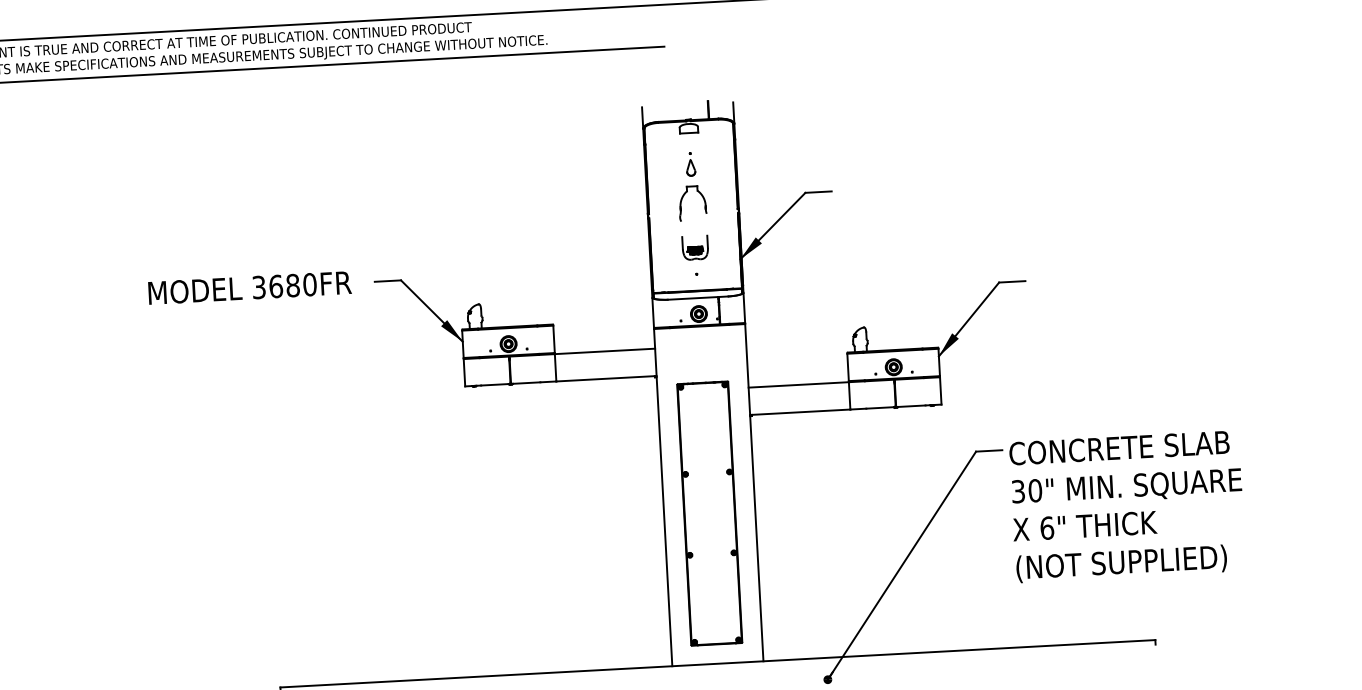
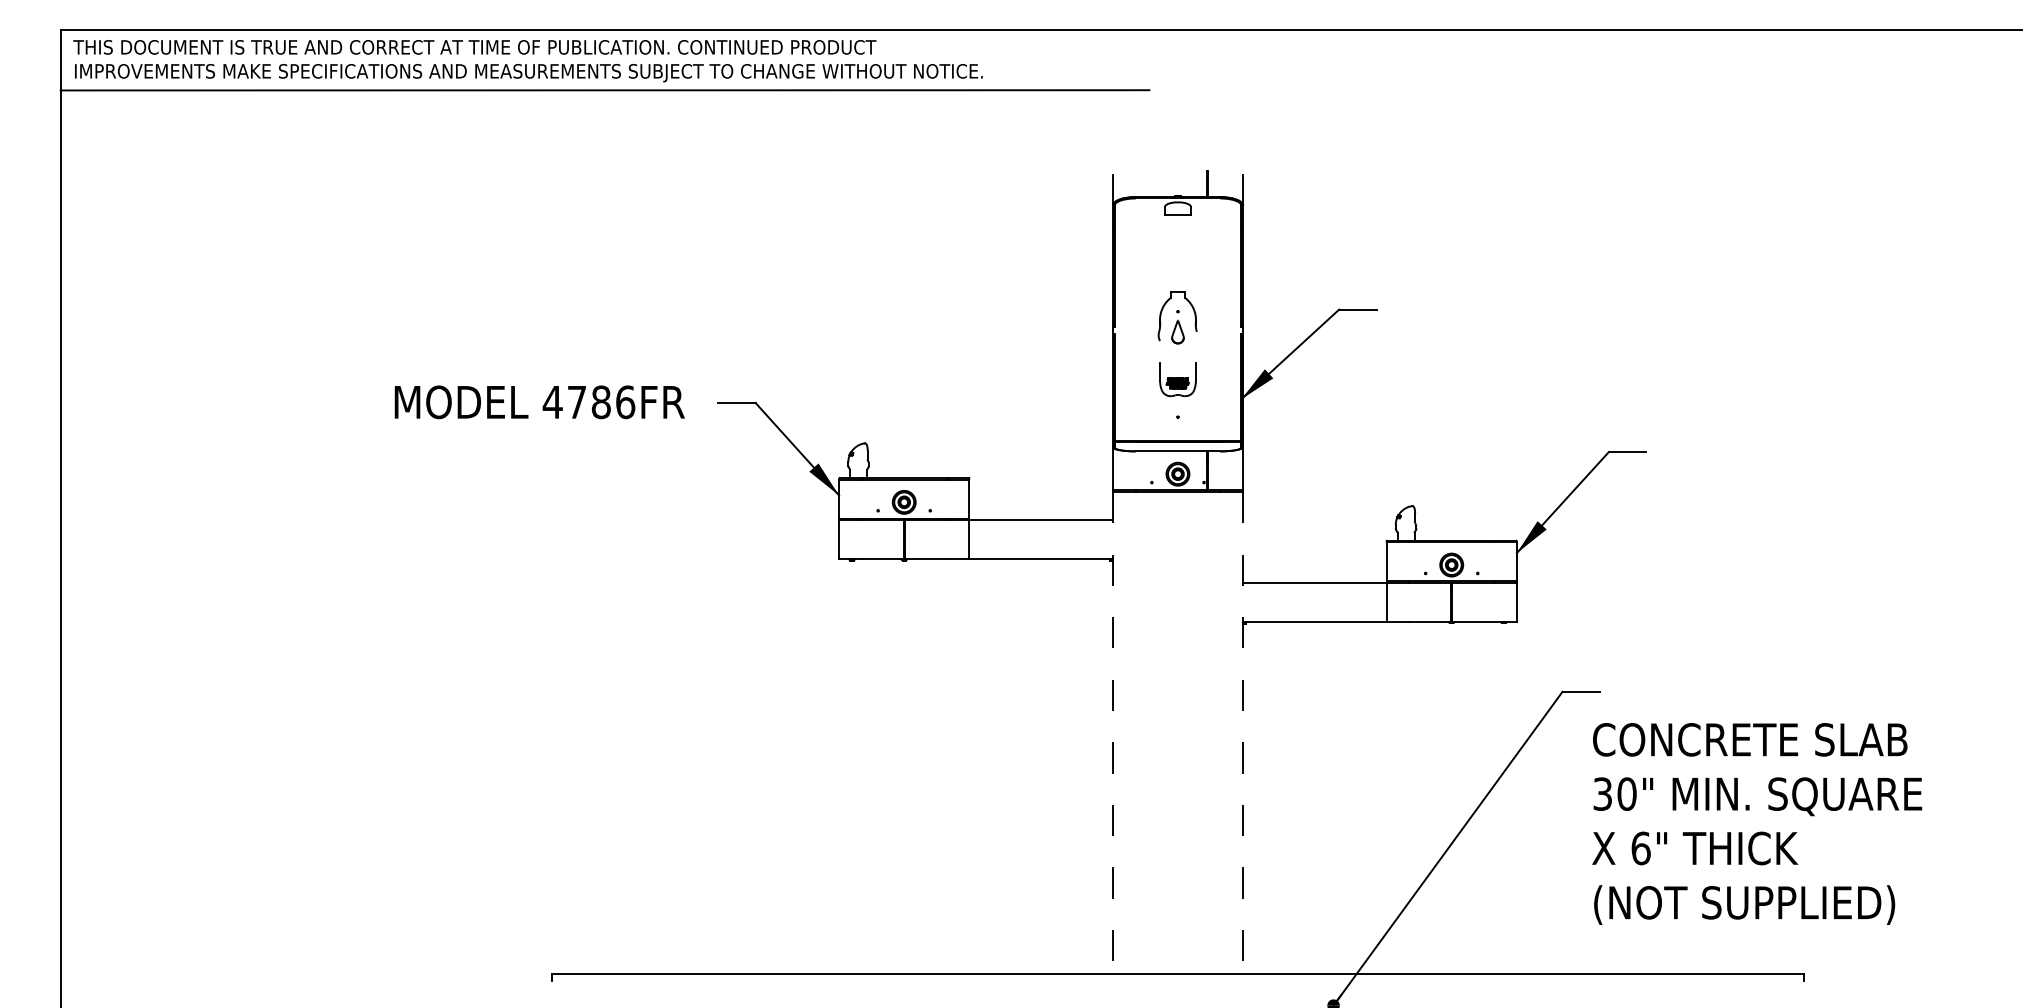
part: (690, 164) -> (1177, 327), moved
text: (284, 286) -> (588, 402), 3680FR -> 4786FR
line: (754, 492) -> (1243, 733), solid -> dashed
line: (662, 497) -> (1112, 733), solid -> dashed
text: (1127, 506) -> (1757, 823), moved
part: (709, 513) -> (1177, 759), removed

